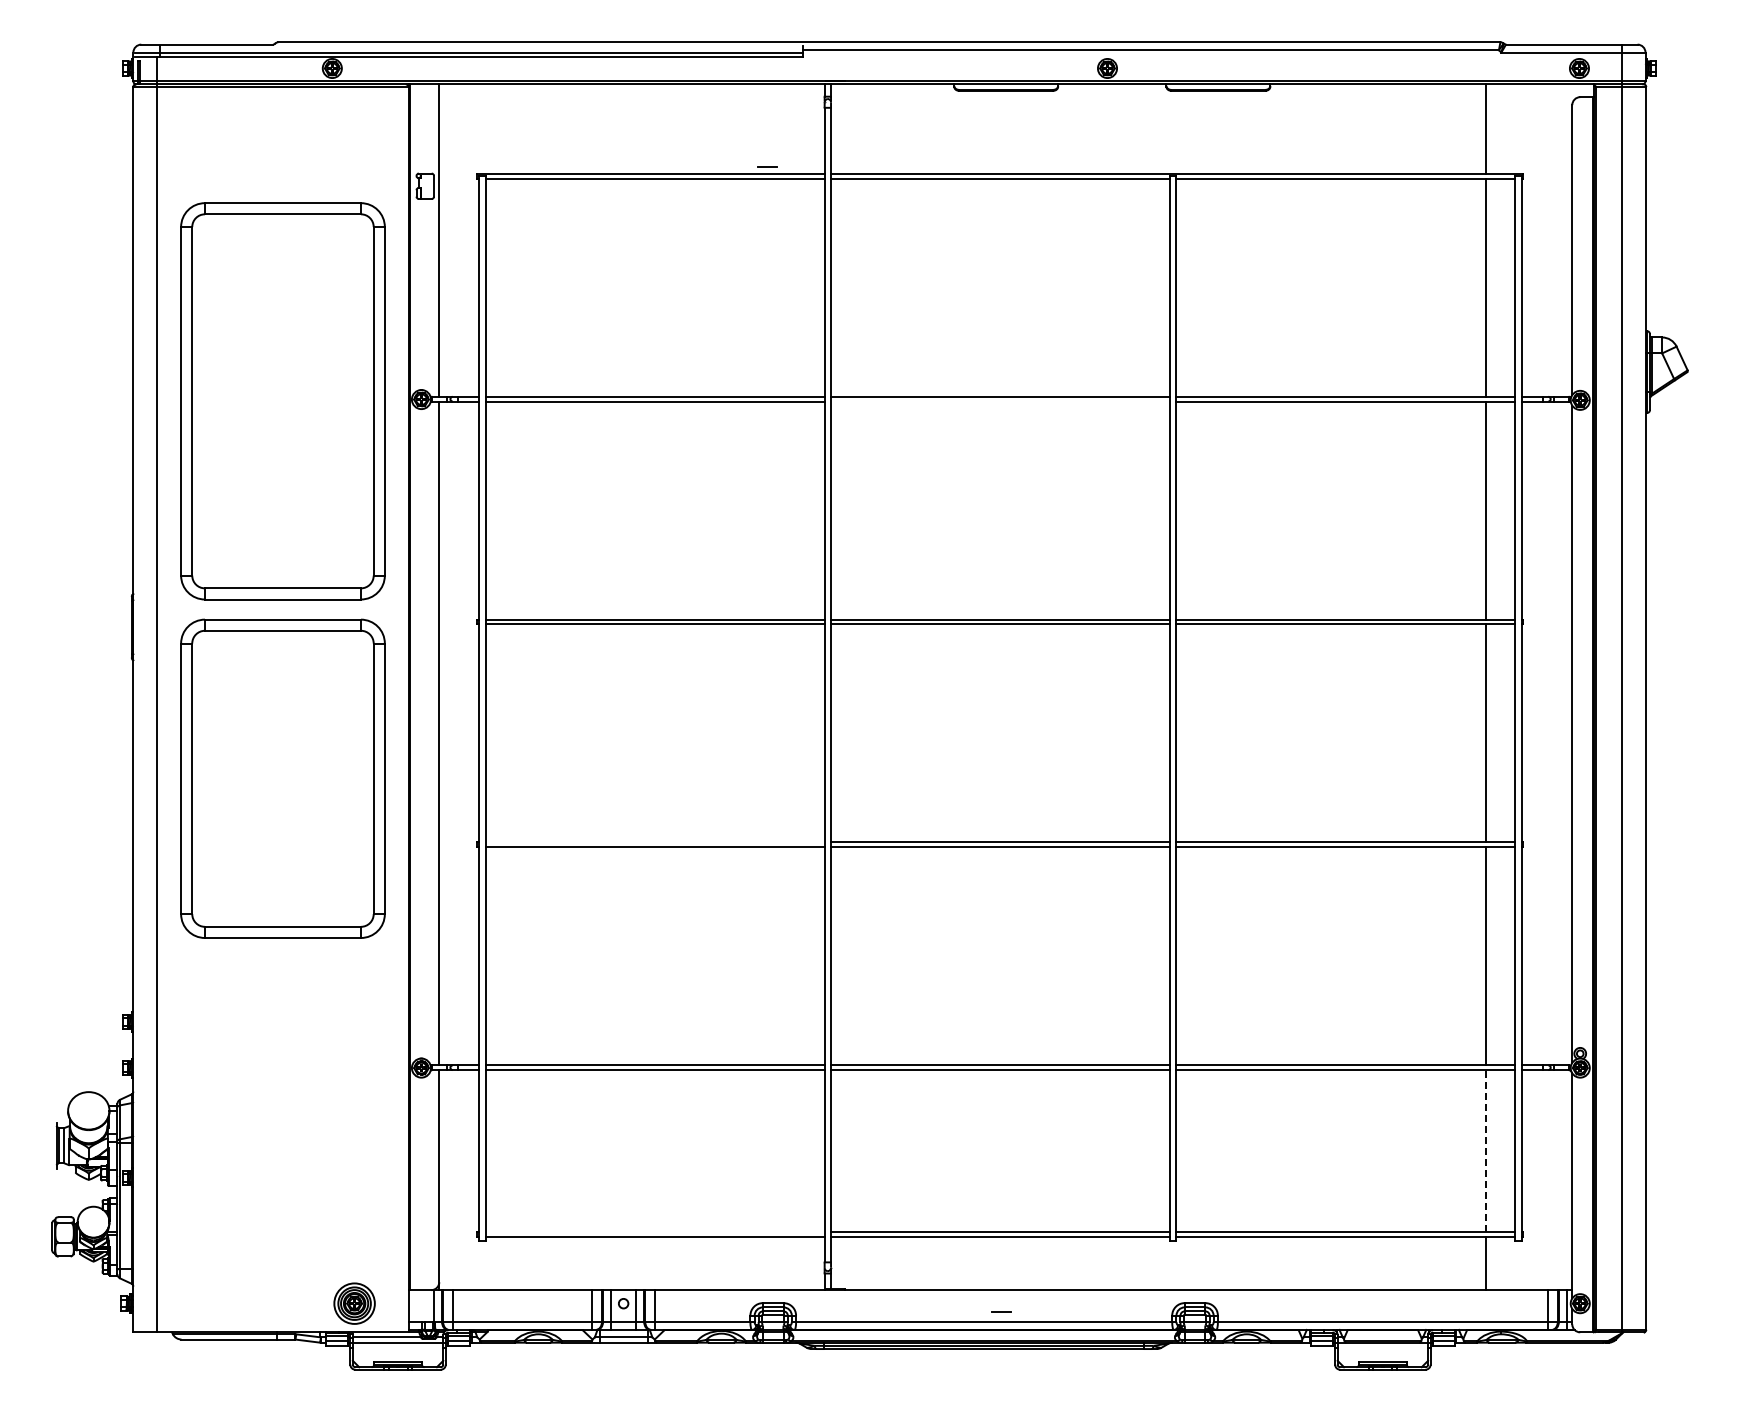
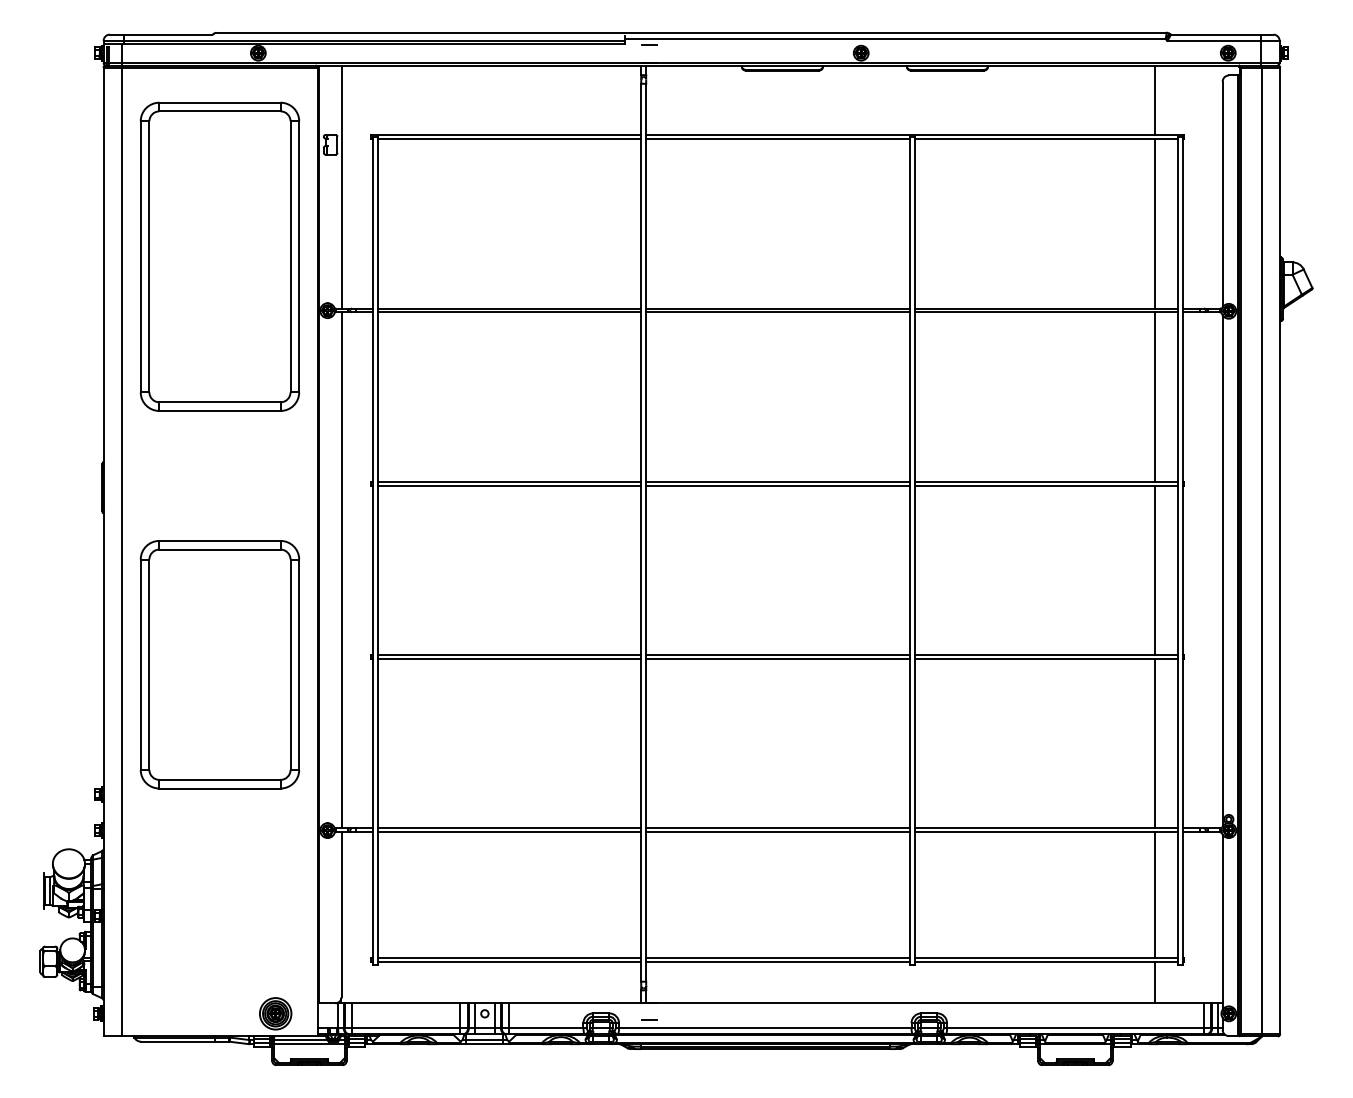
line: (767, 166) -> (649, 45), moved
part: (282, 401) -> (219, 256), moved
line: (1000, 401) -> (777, 312), added
part: (282, 778) -> (219, 664), moved
line: (654, 842) -> (508, 655), added
line: (1485, 1150) -> (1155, 894), dashed -> solid
line: (654, 1232) -> (508, 958), added
line: (1001, 1311) -> (649, 1019), moved

